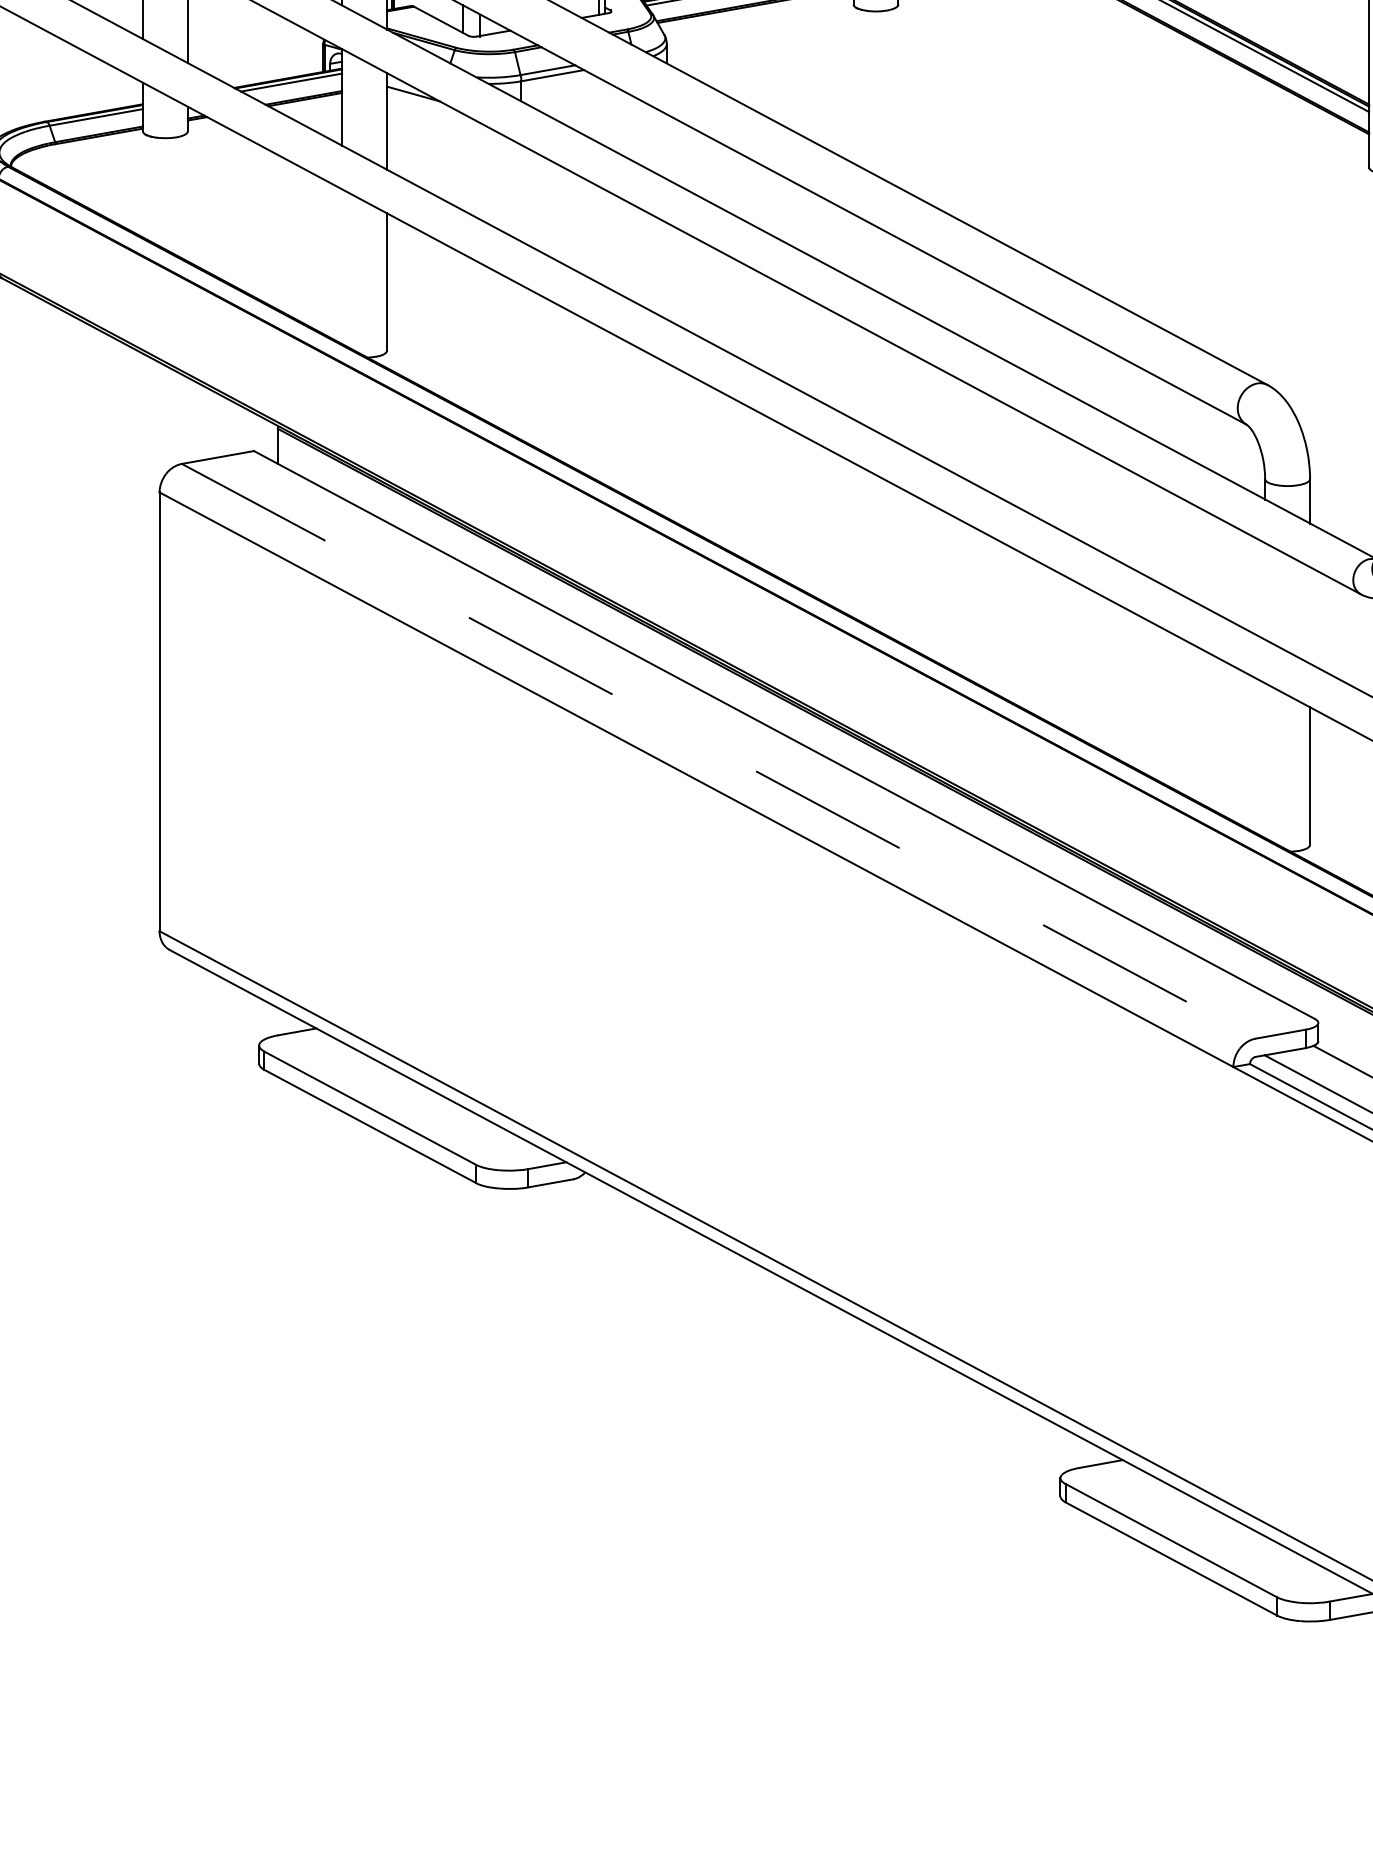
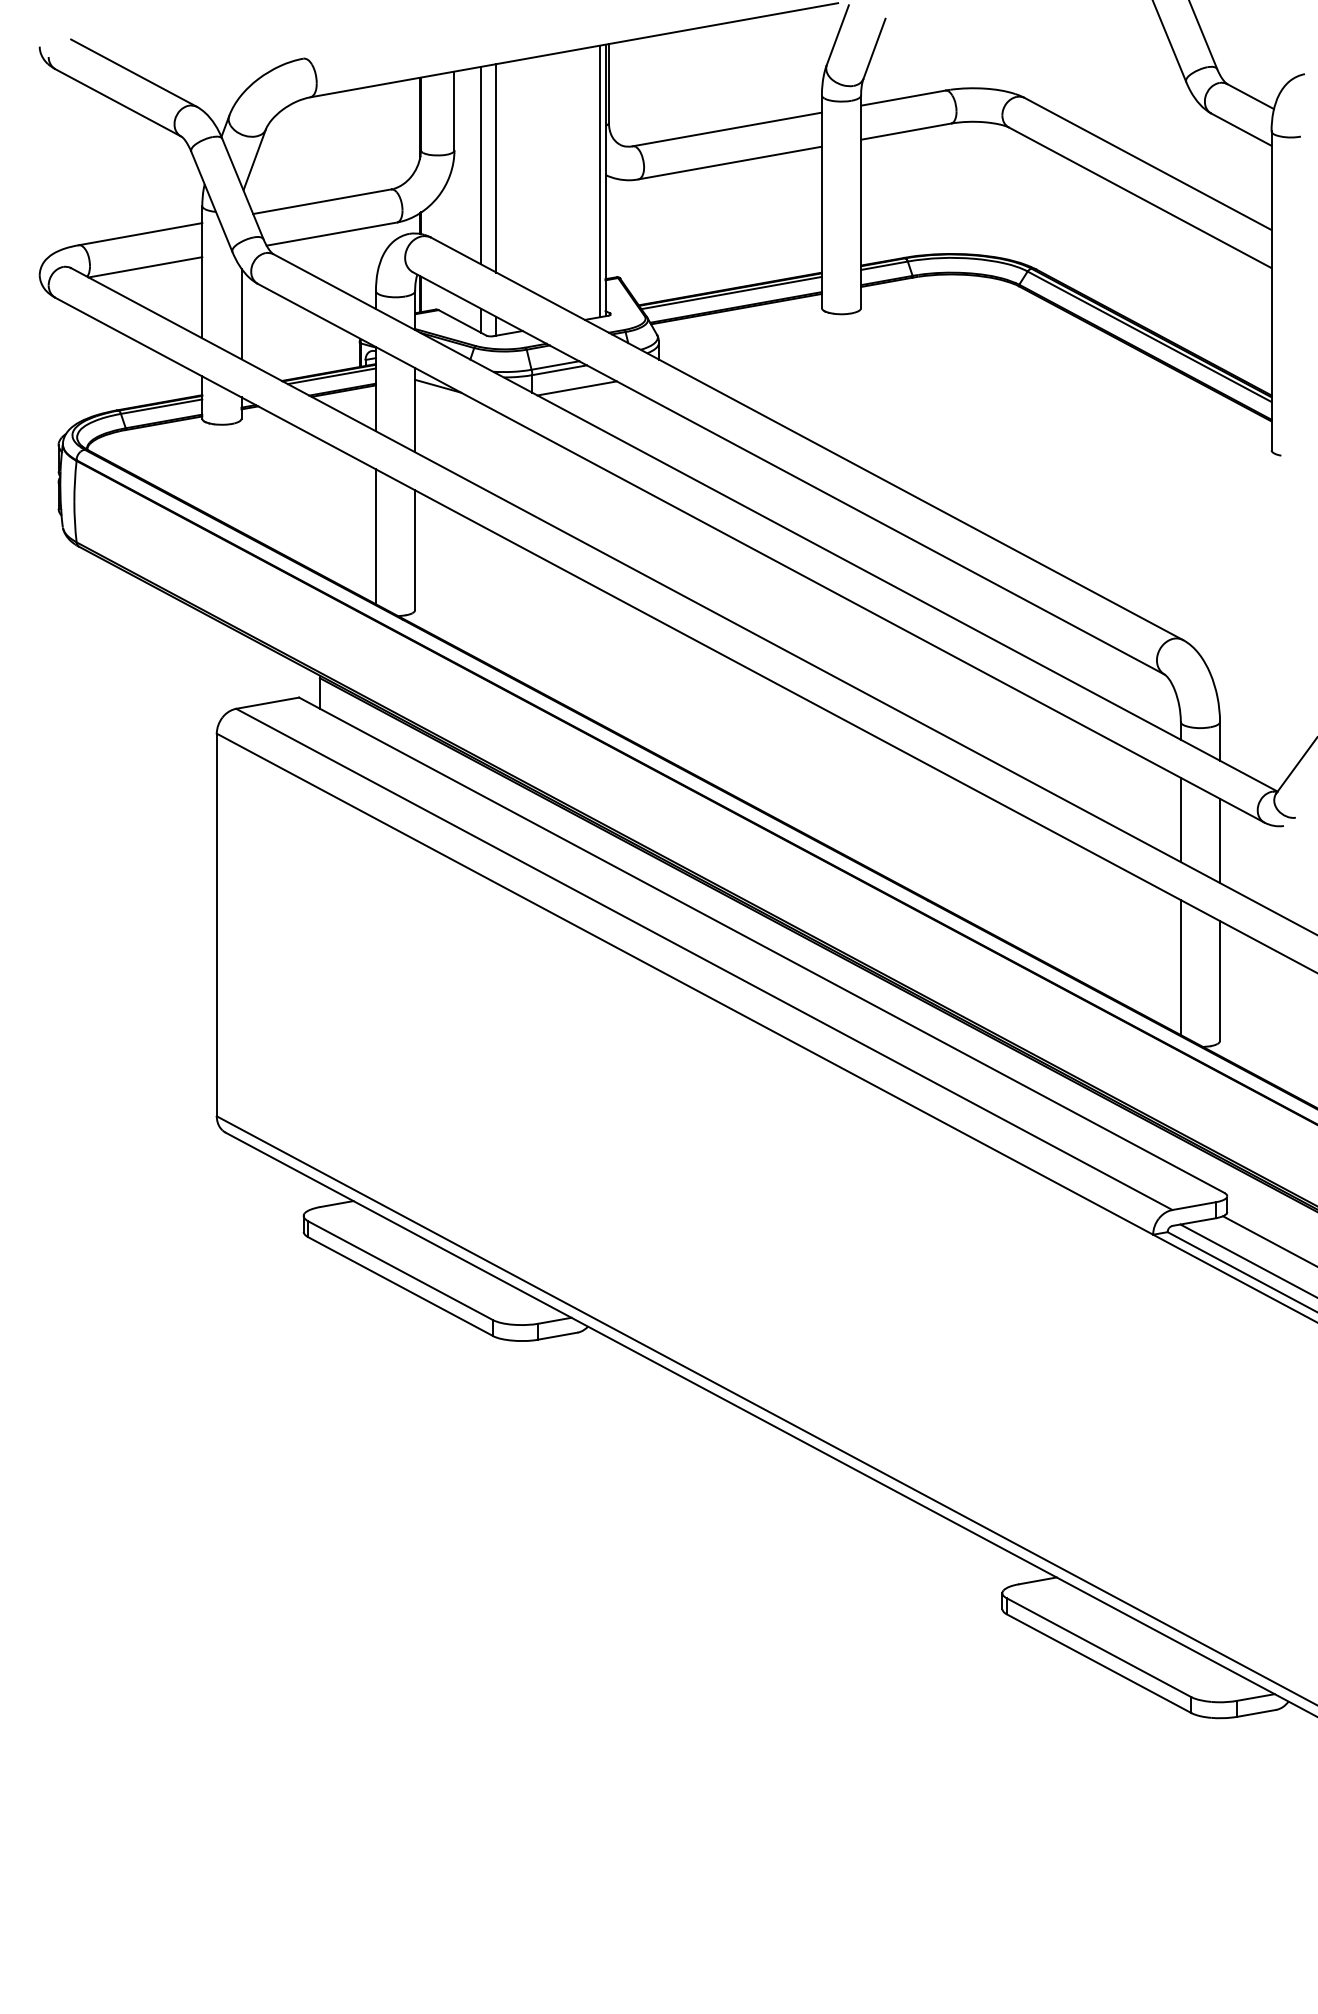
line: (572, 96) -> (576, 388), added
line: (341, 266) -> (375, 536), added
line: (1264, 590) -> (1180, 819), added
line: (1310, 614) -> (1220, 840), added
line: (718, 751) -> (704, 959), dashed -> solid
line: (1264, 760) -> (1180, 967), added

